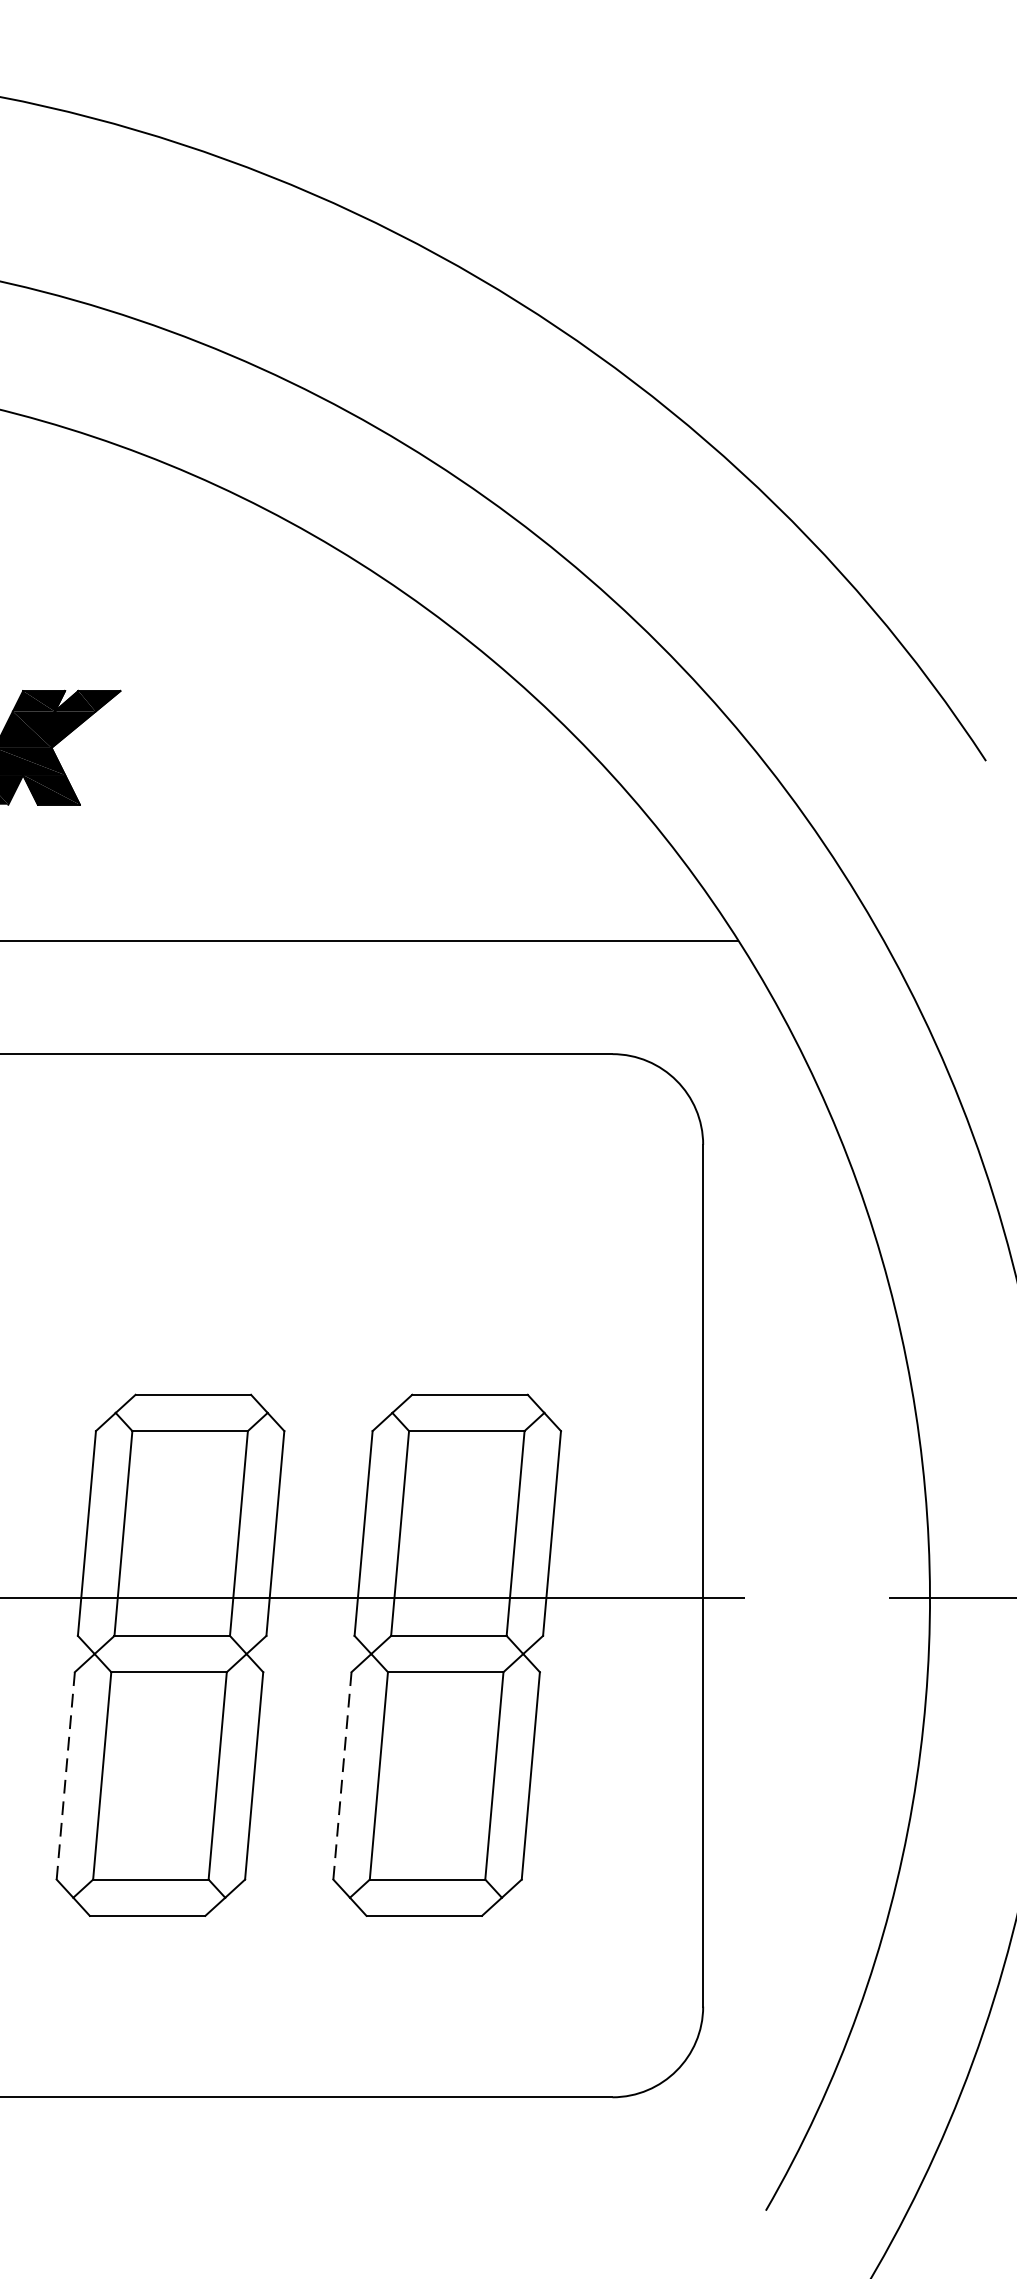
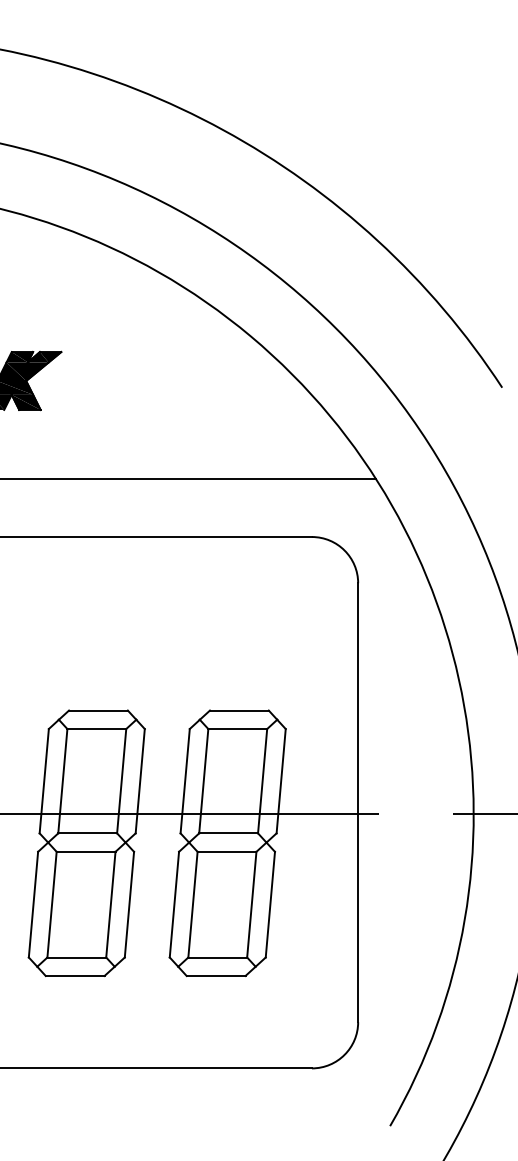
line: (65, 1775) -> (33, 904), dashed -> solid
line: (342, 1775) -> (174, 904), dashed -> solid

